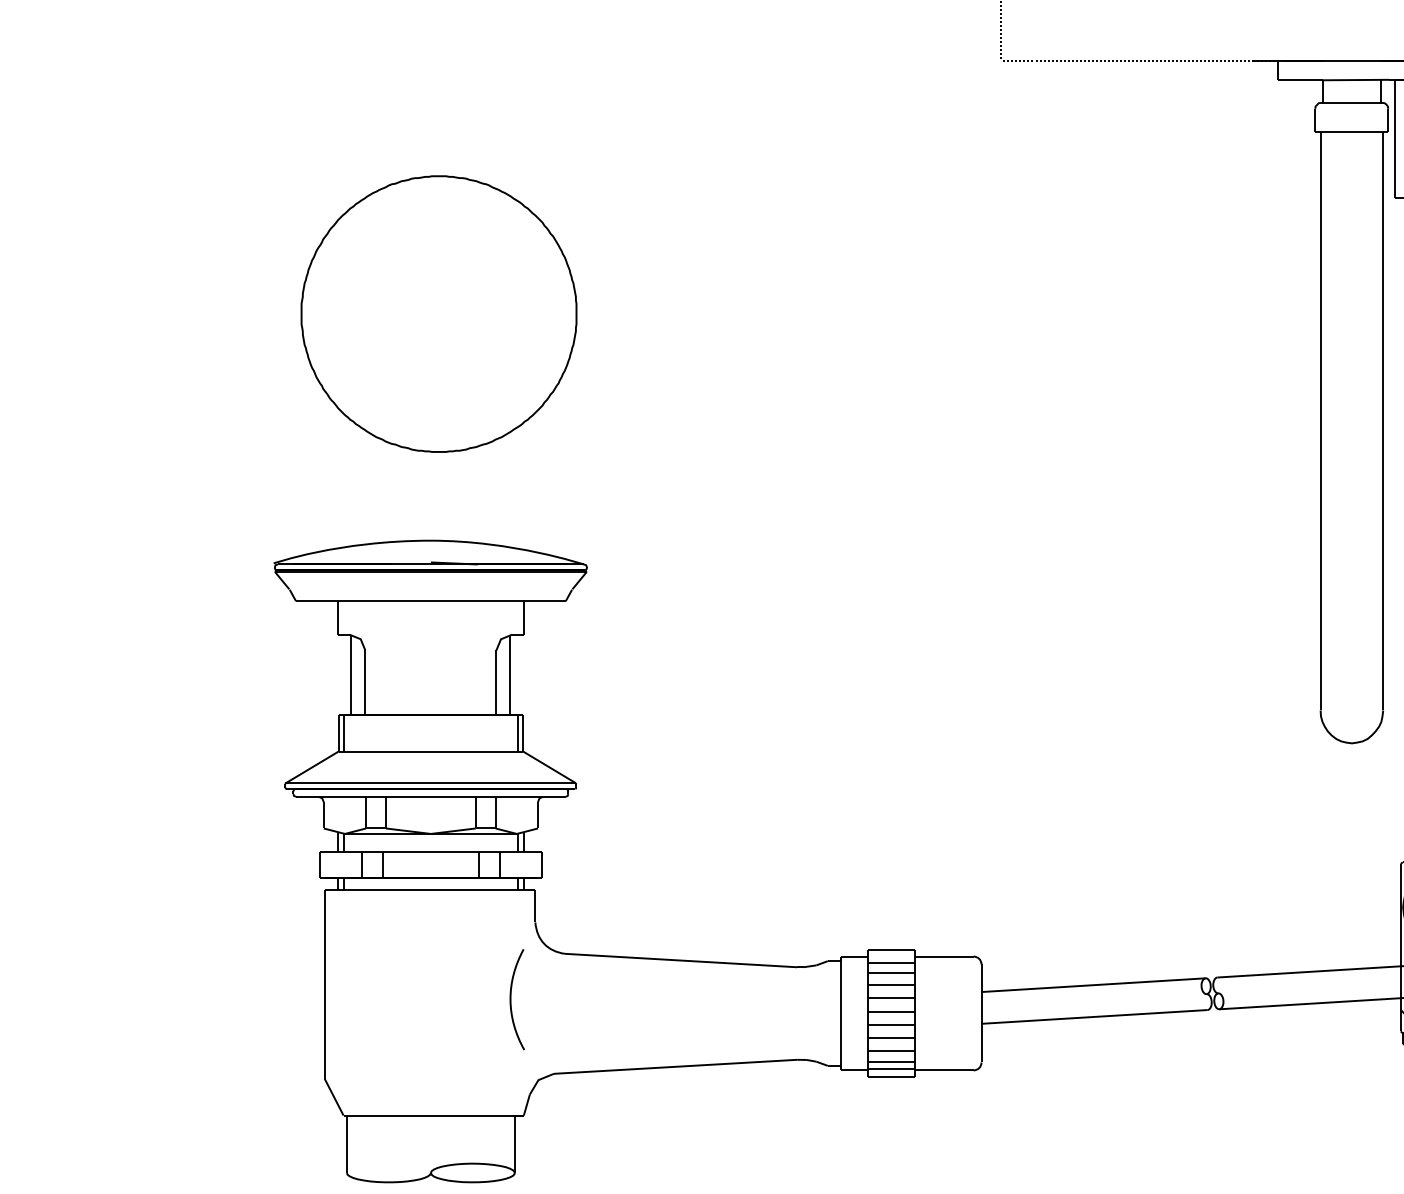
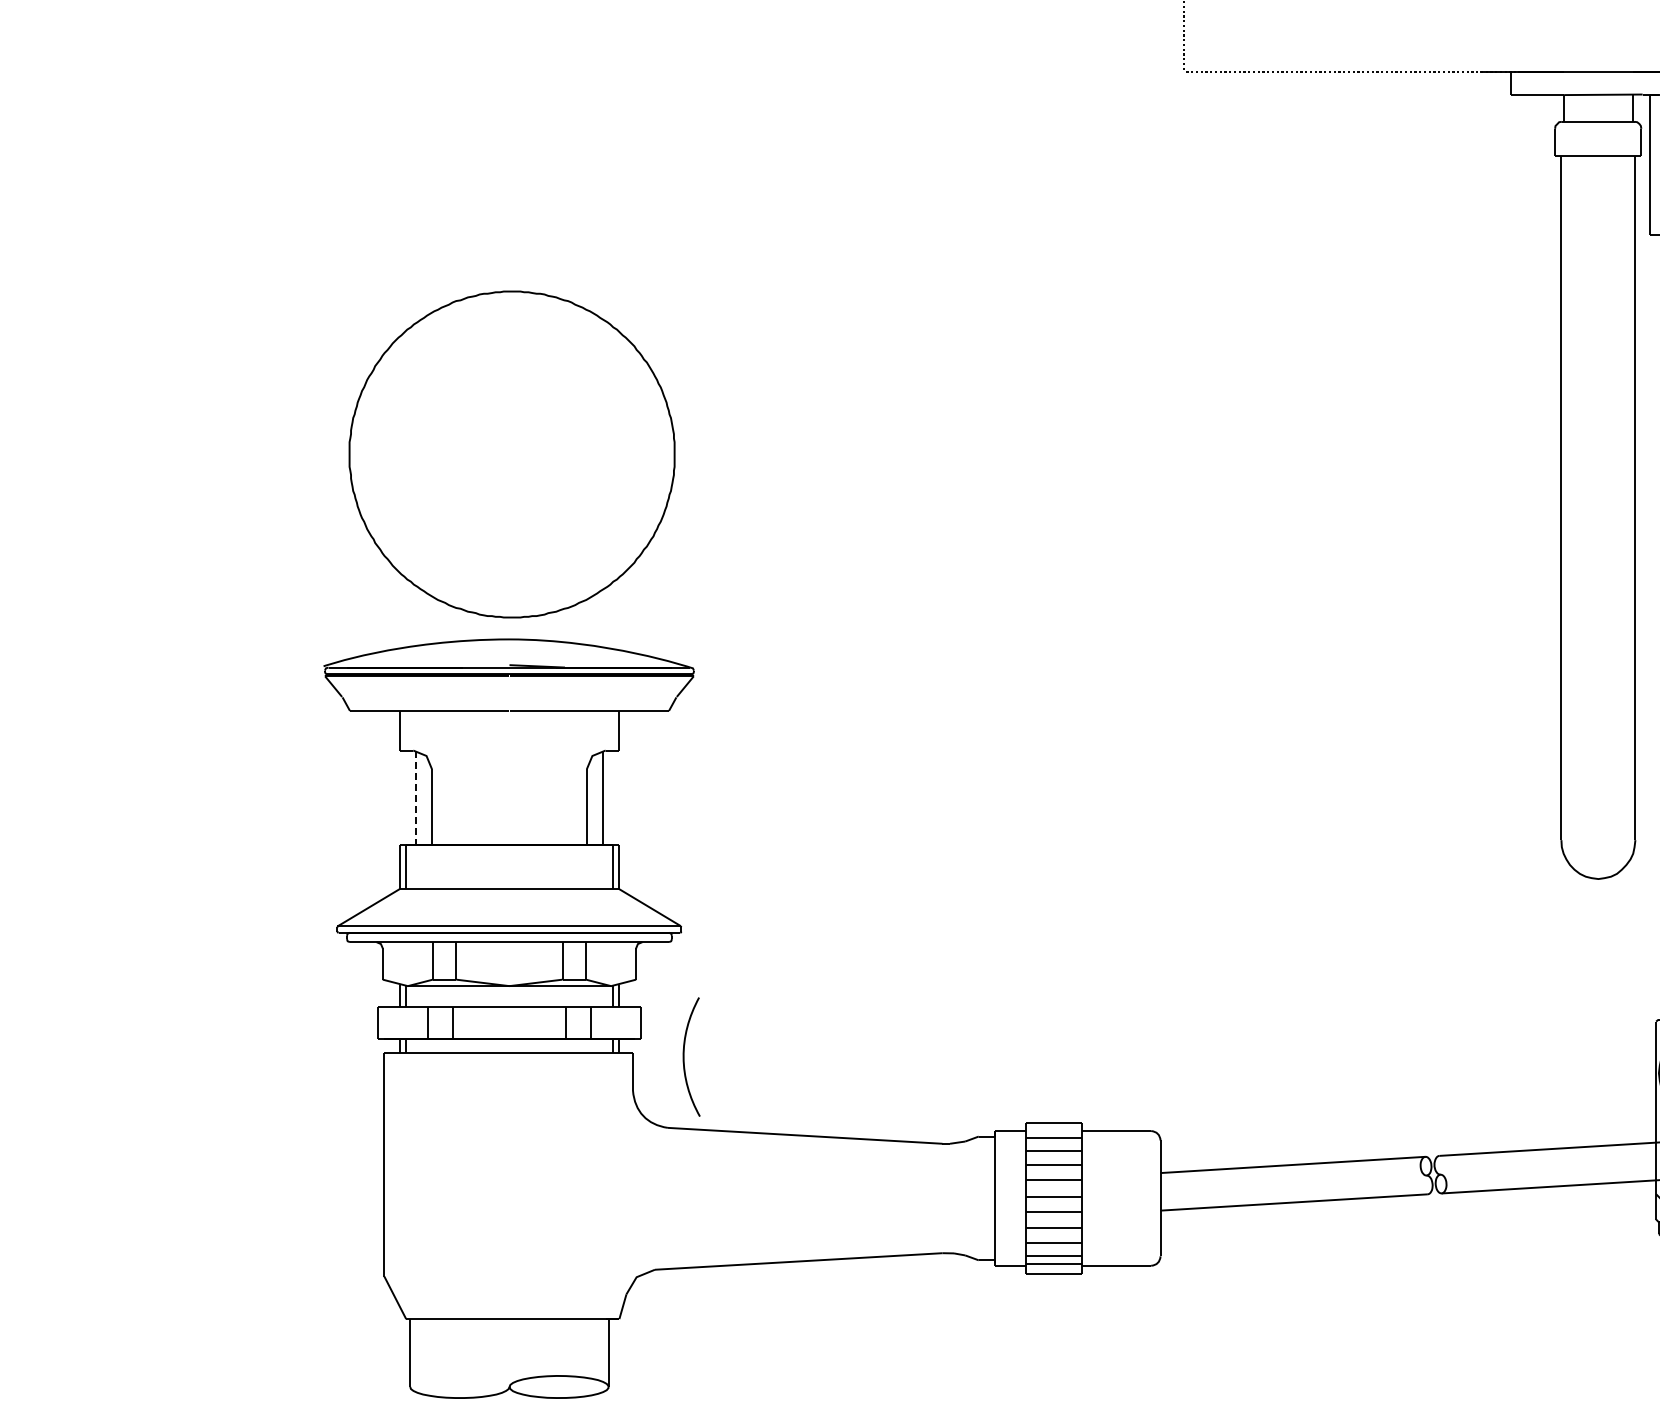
part: (438, 314) -> (511, 454), moved
line: (351, 675) -> (415, 798), solid -> dashed
curve: (511, 999) -> (684, 1056), moved

